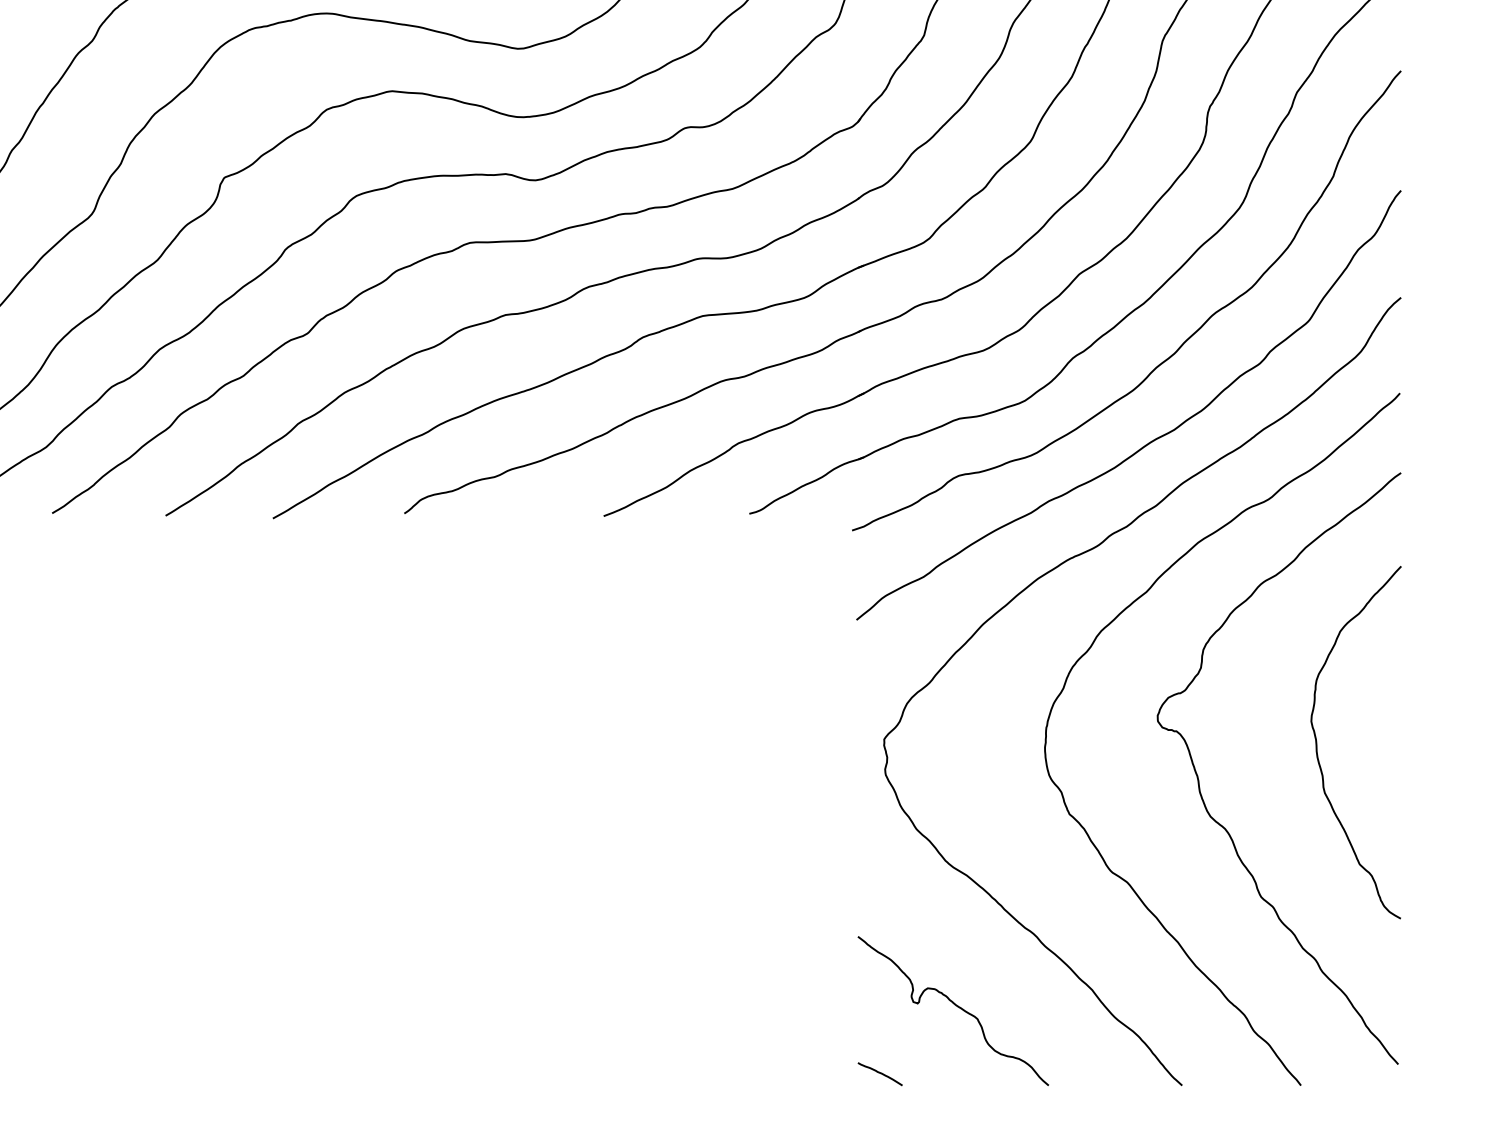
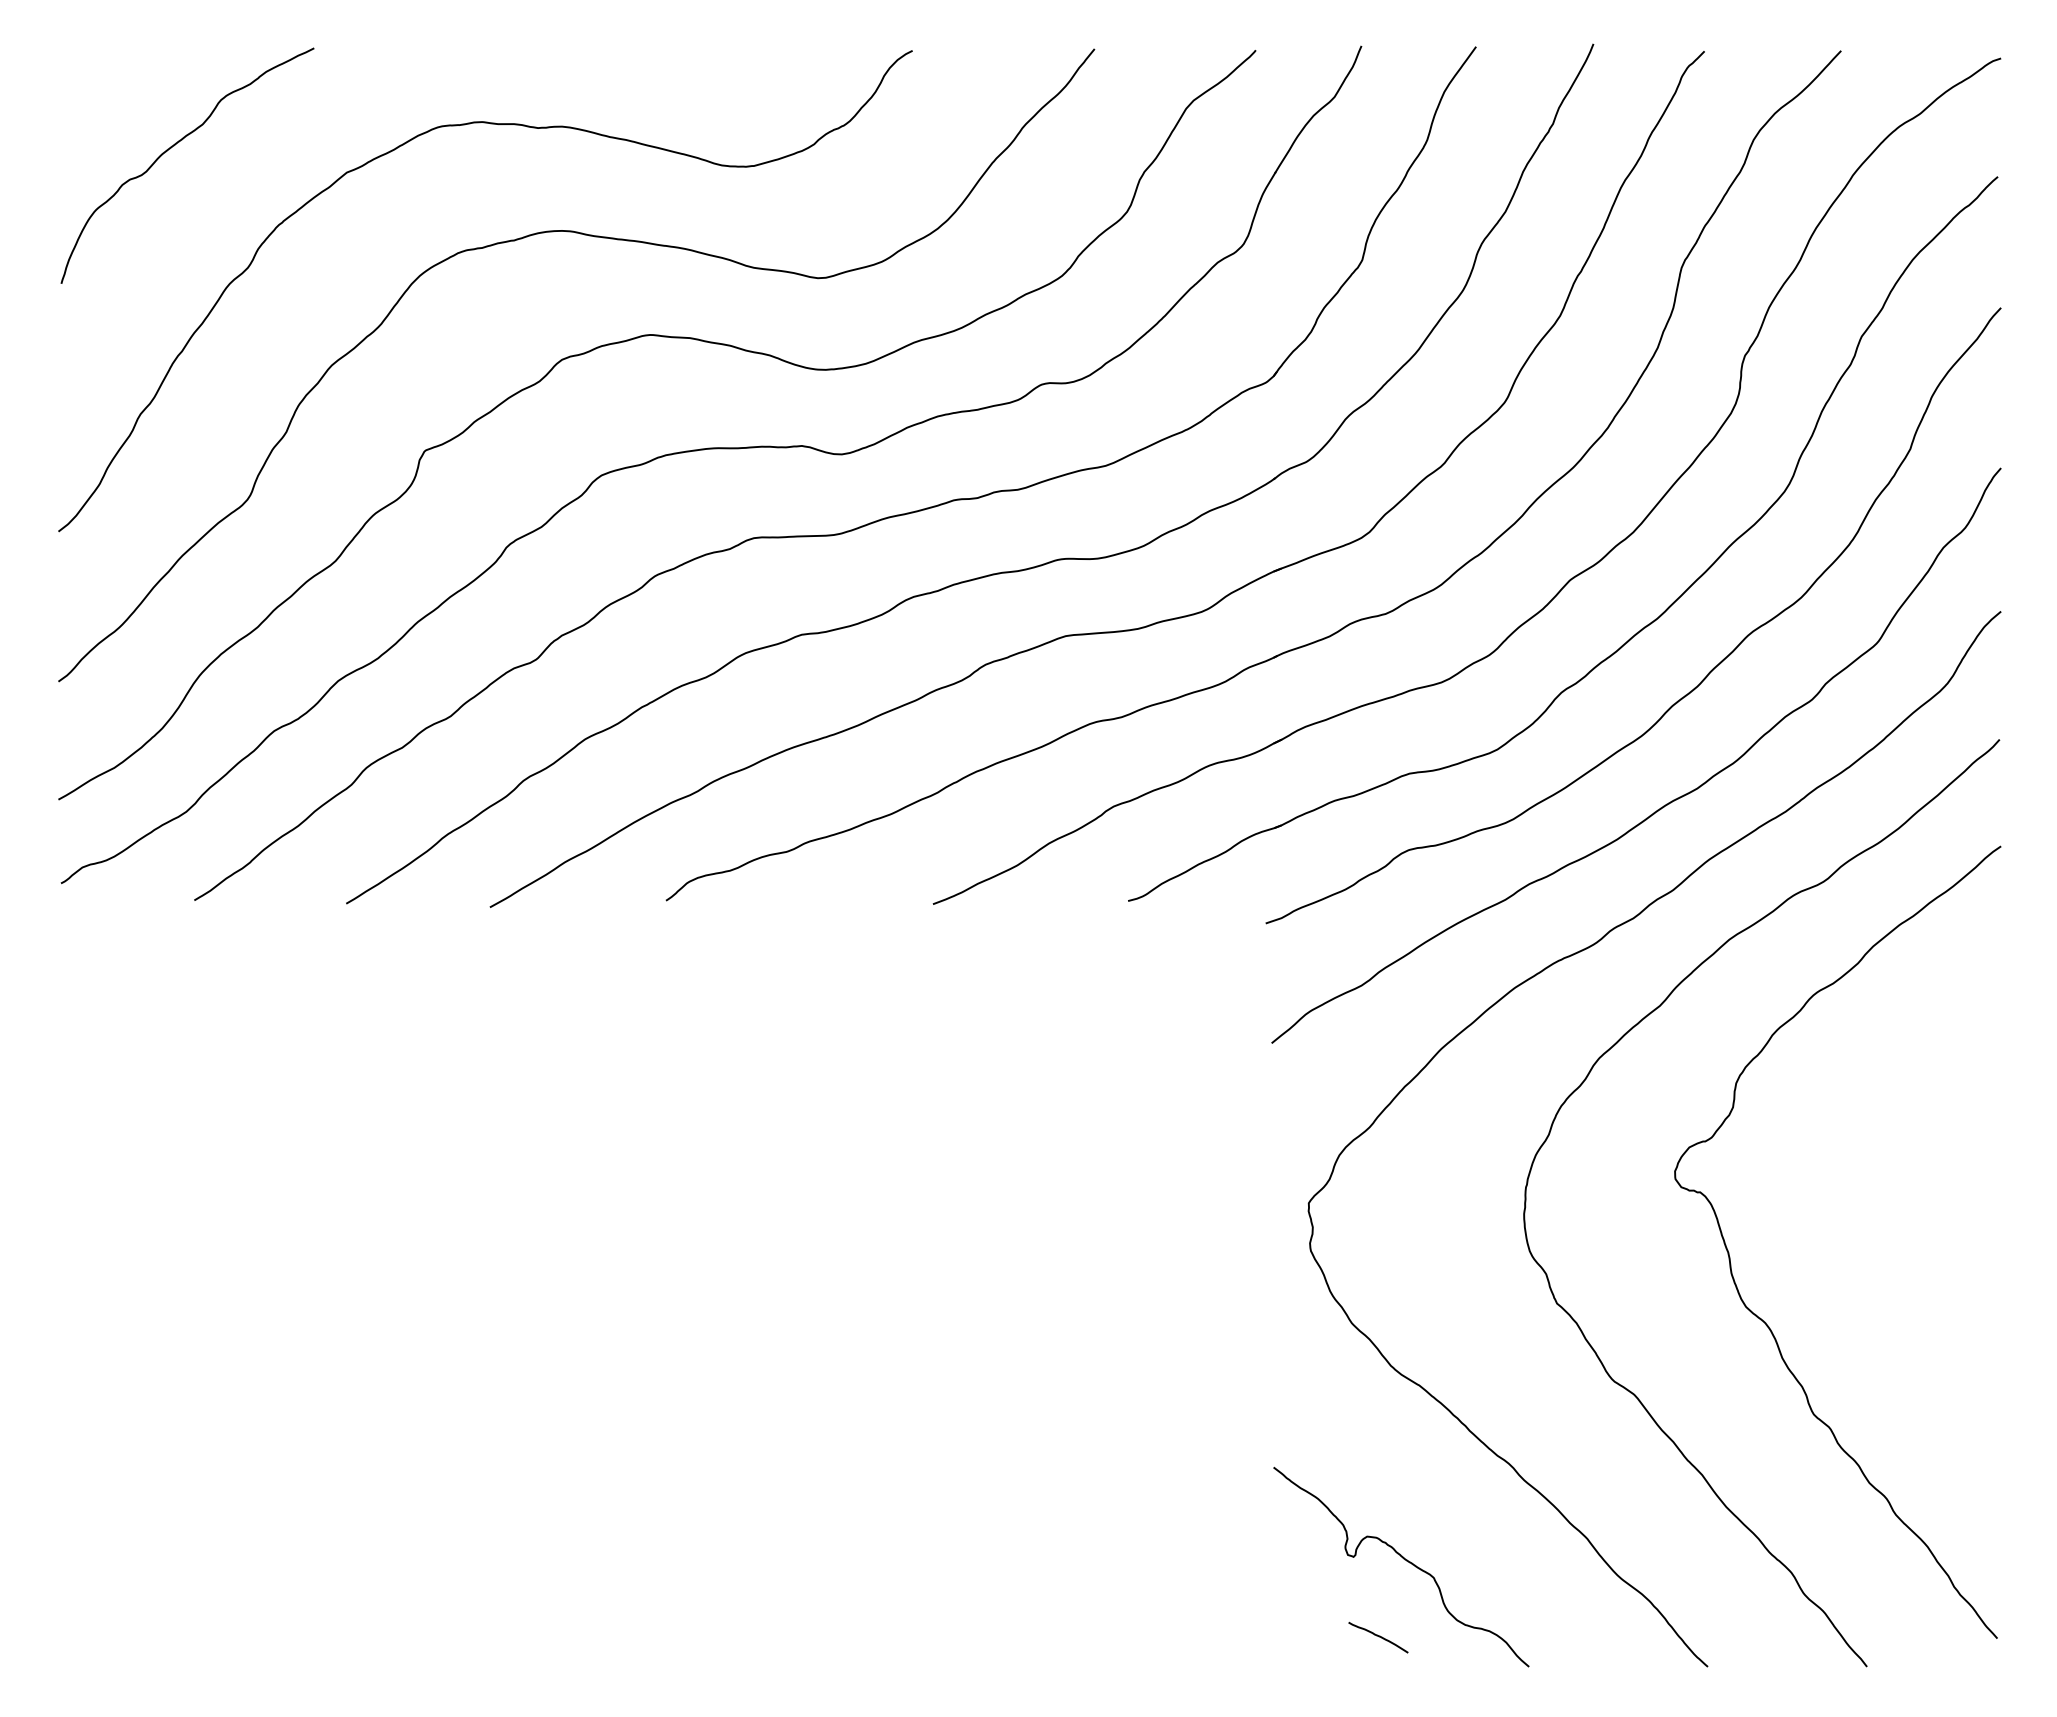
curve: (1317, 742) -> (1888, 1207), removed
curve: (880, 1073) -> (1378, 1636), moved

